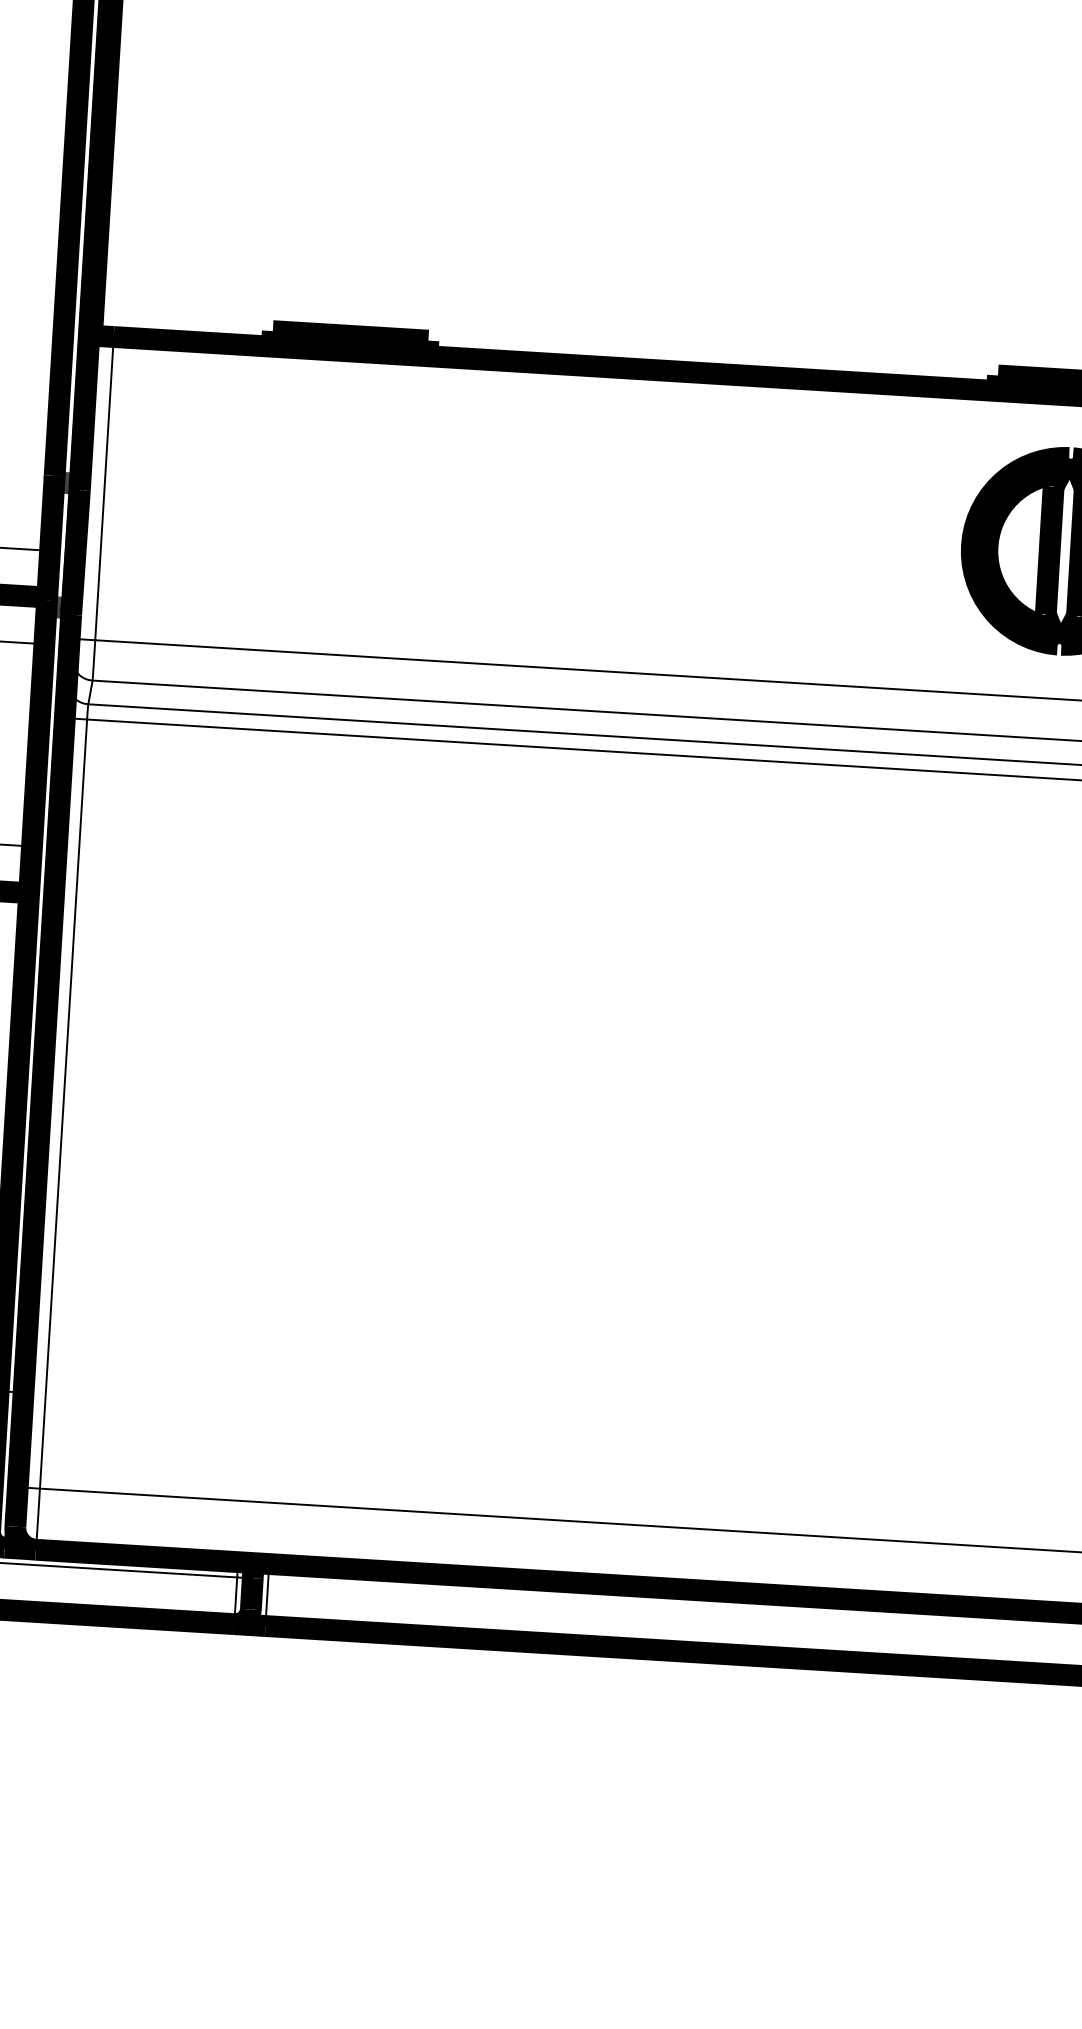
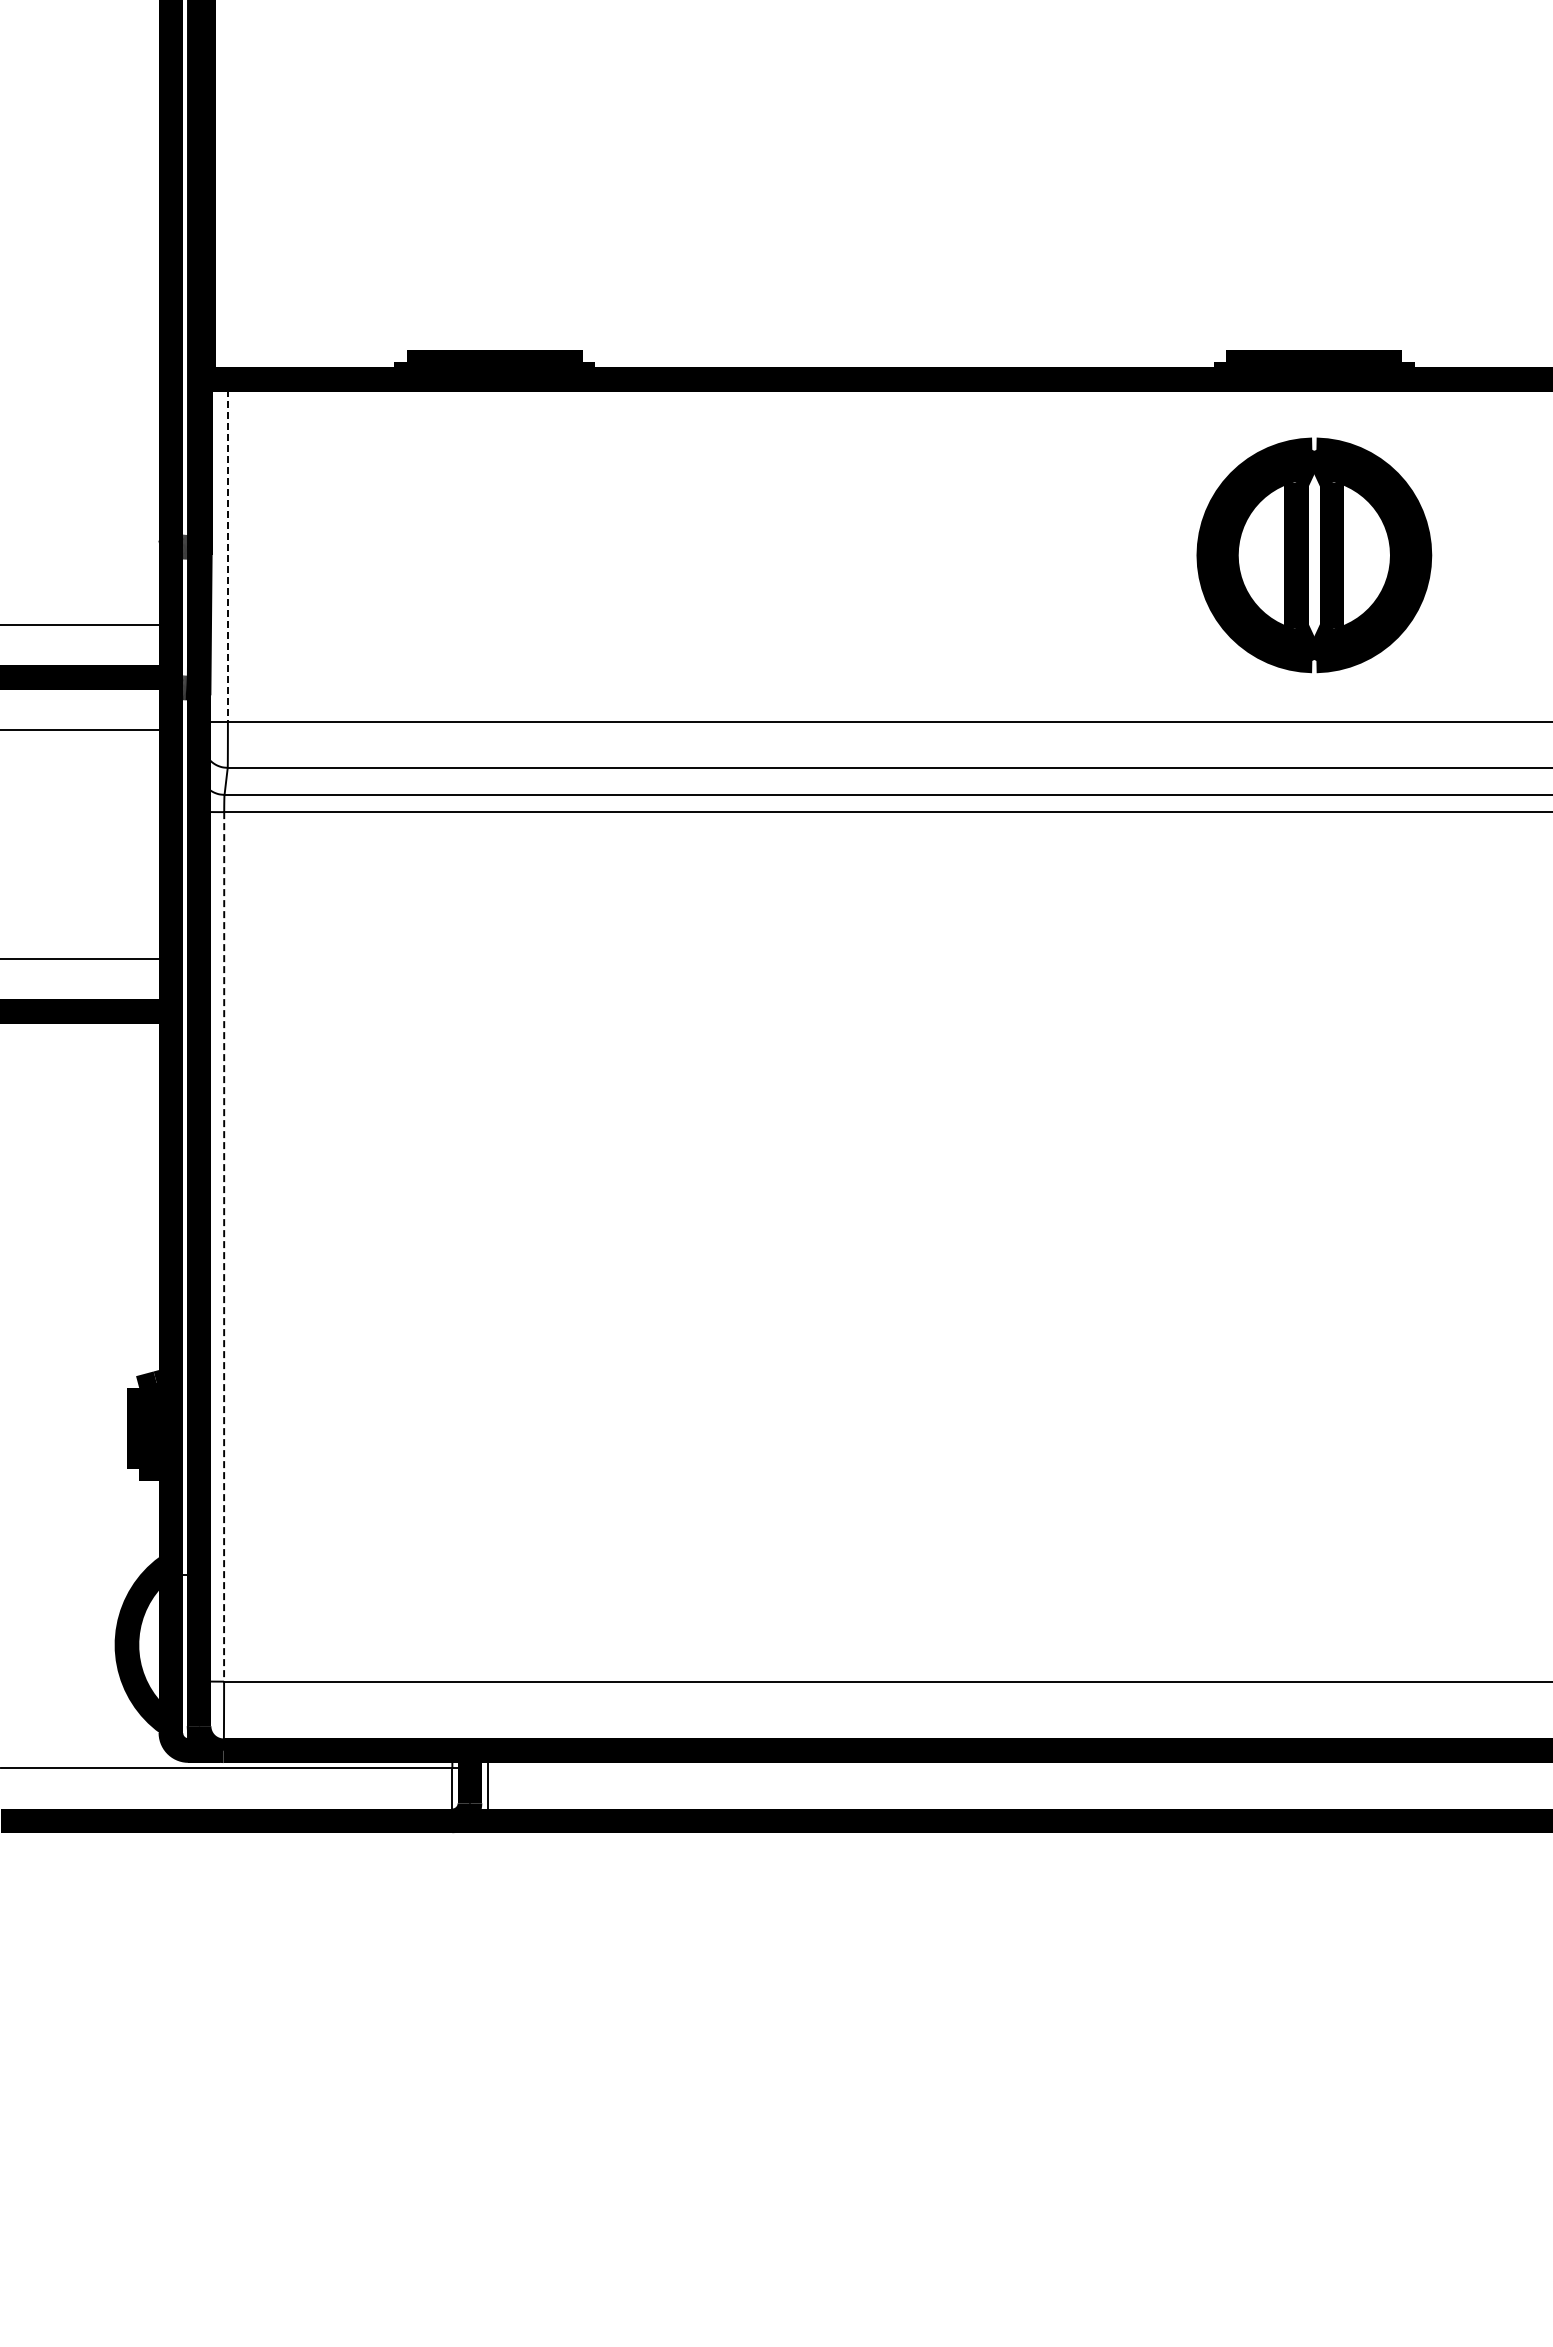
line: (104, 489) -> (227, 551), solid -> dashed
line: (63, 1103) -> (224, 1246), solid -> dashed

